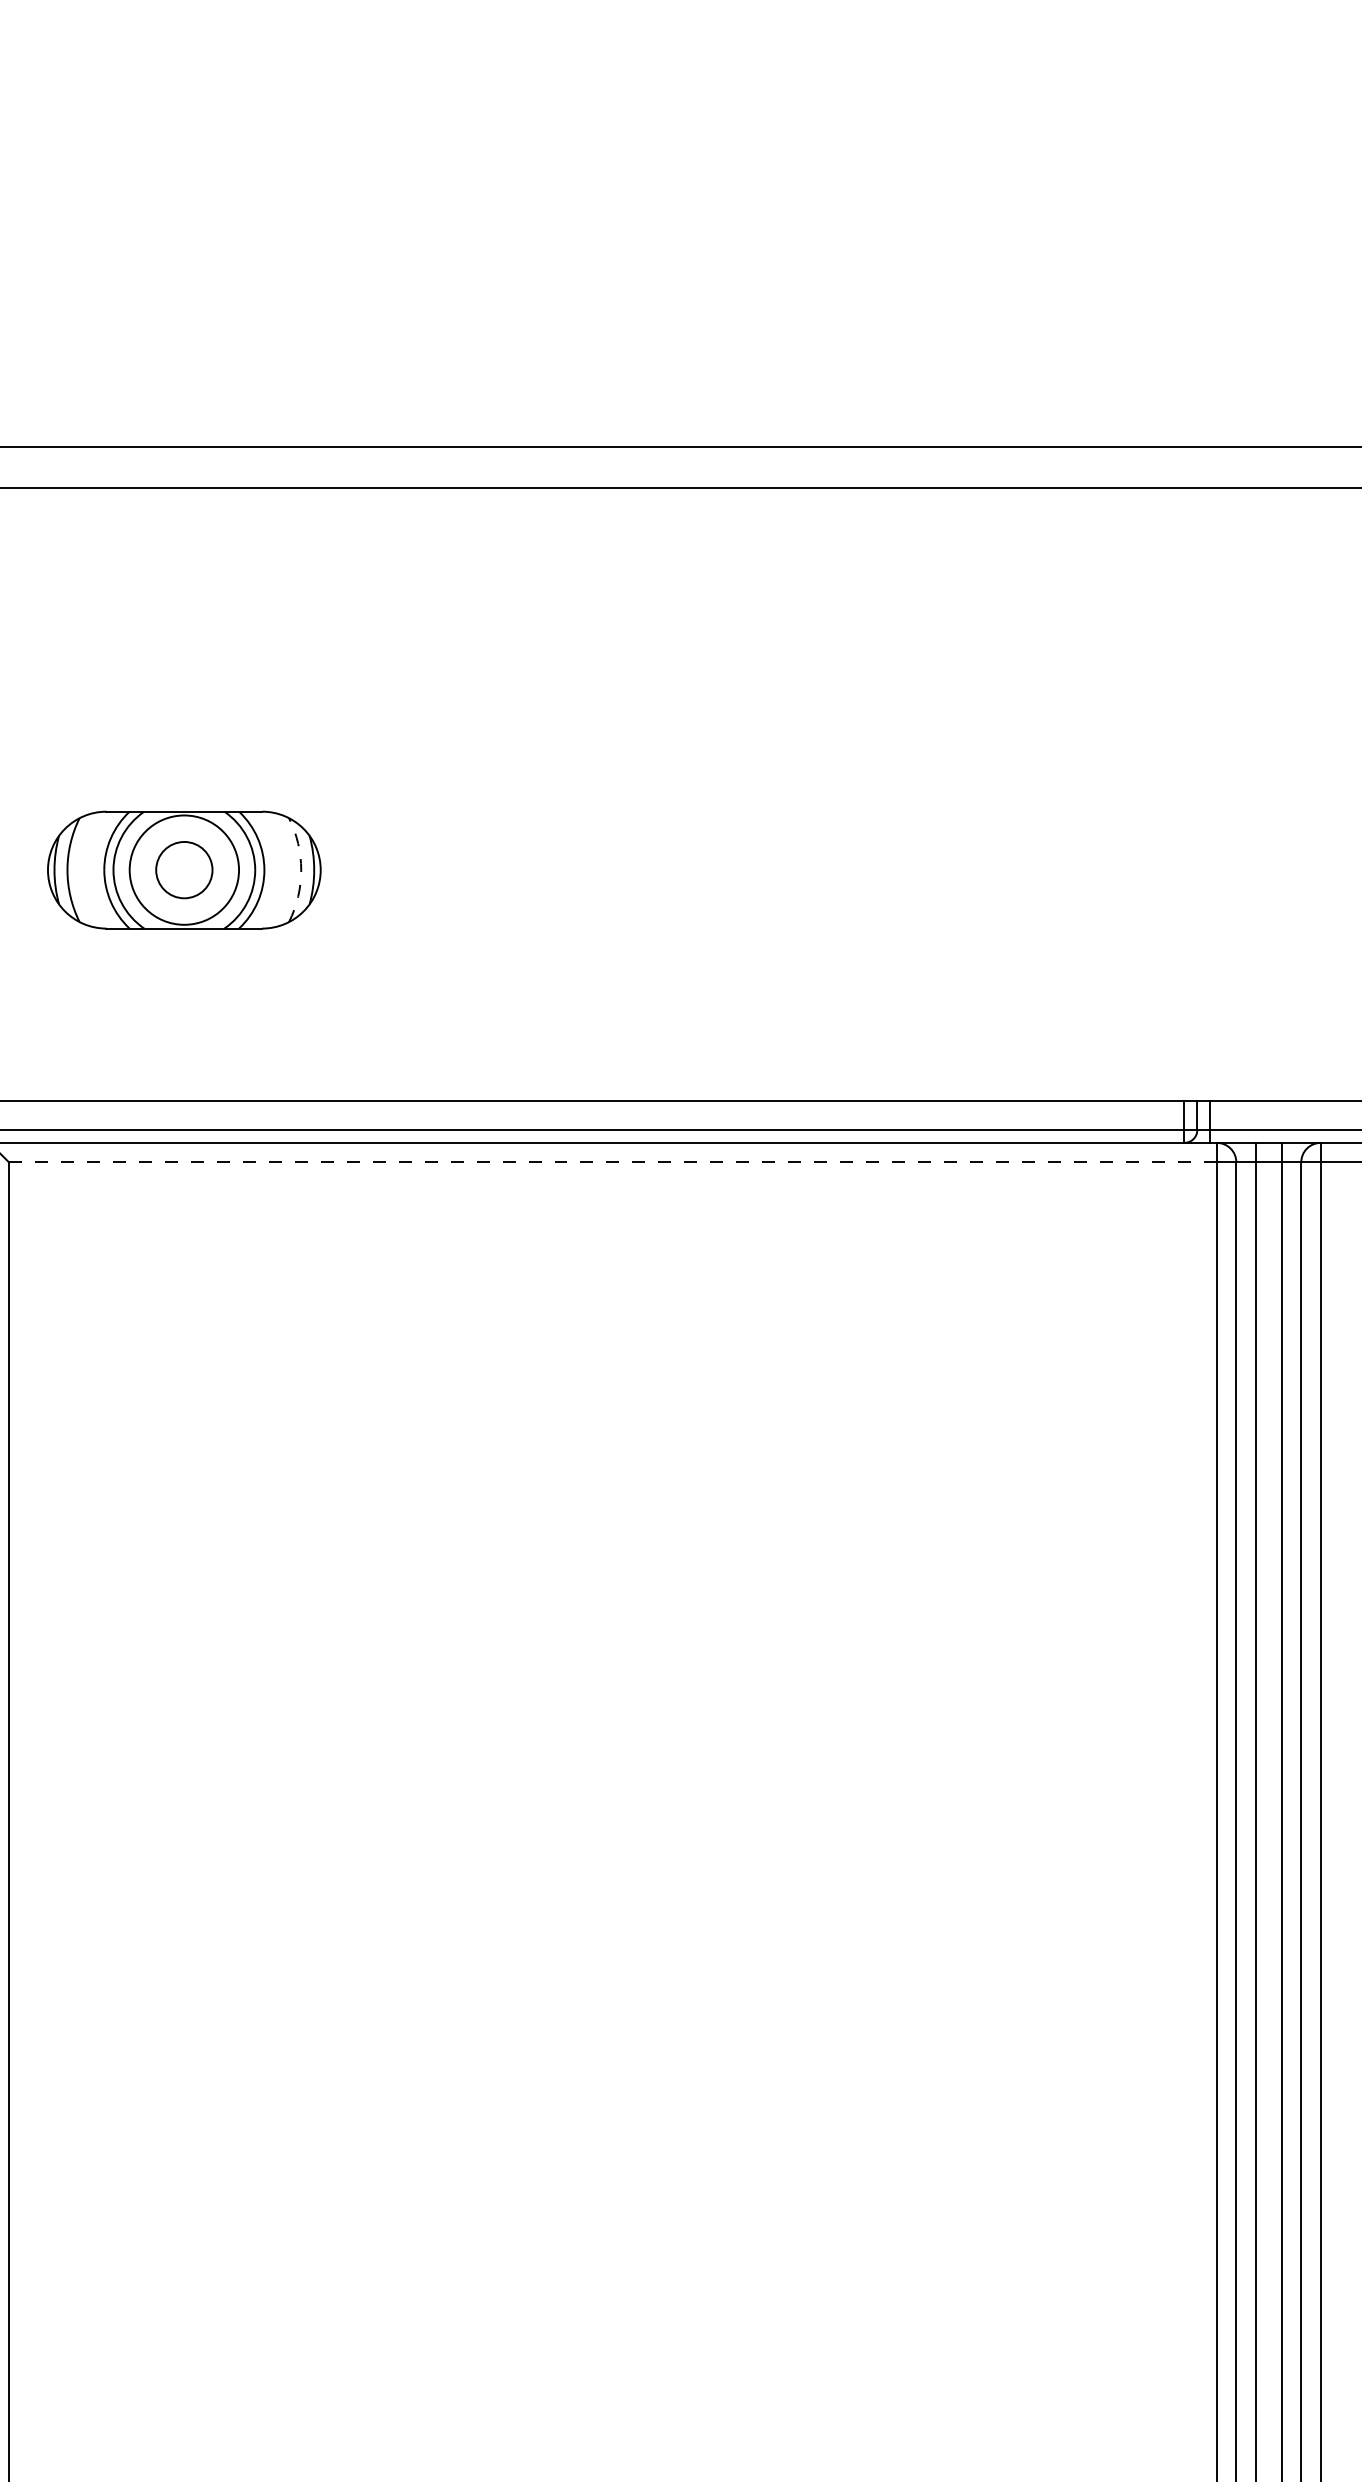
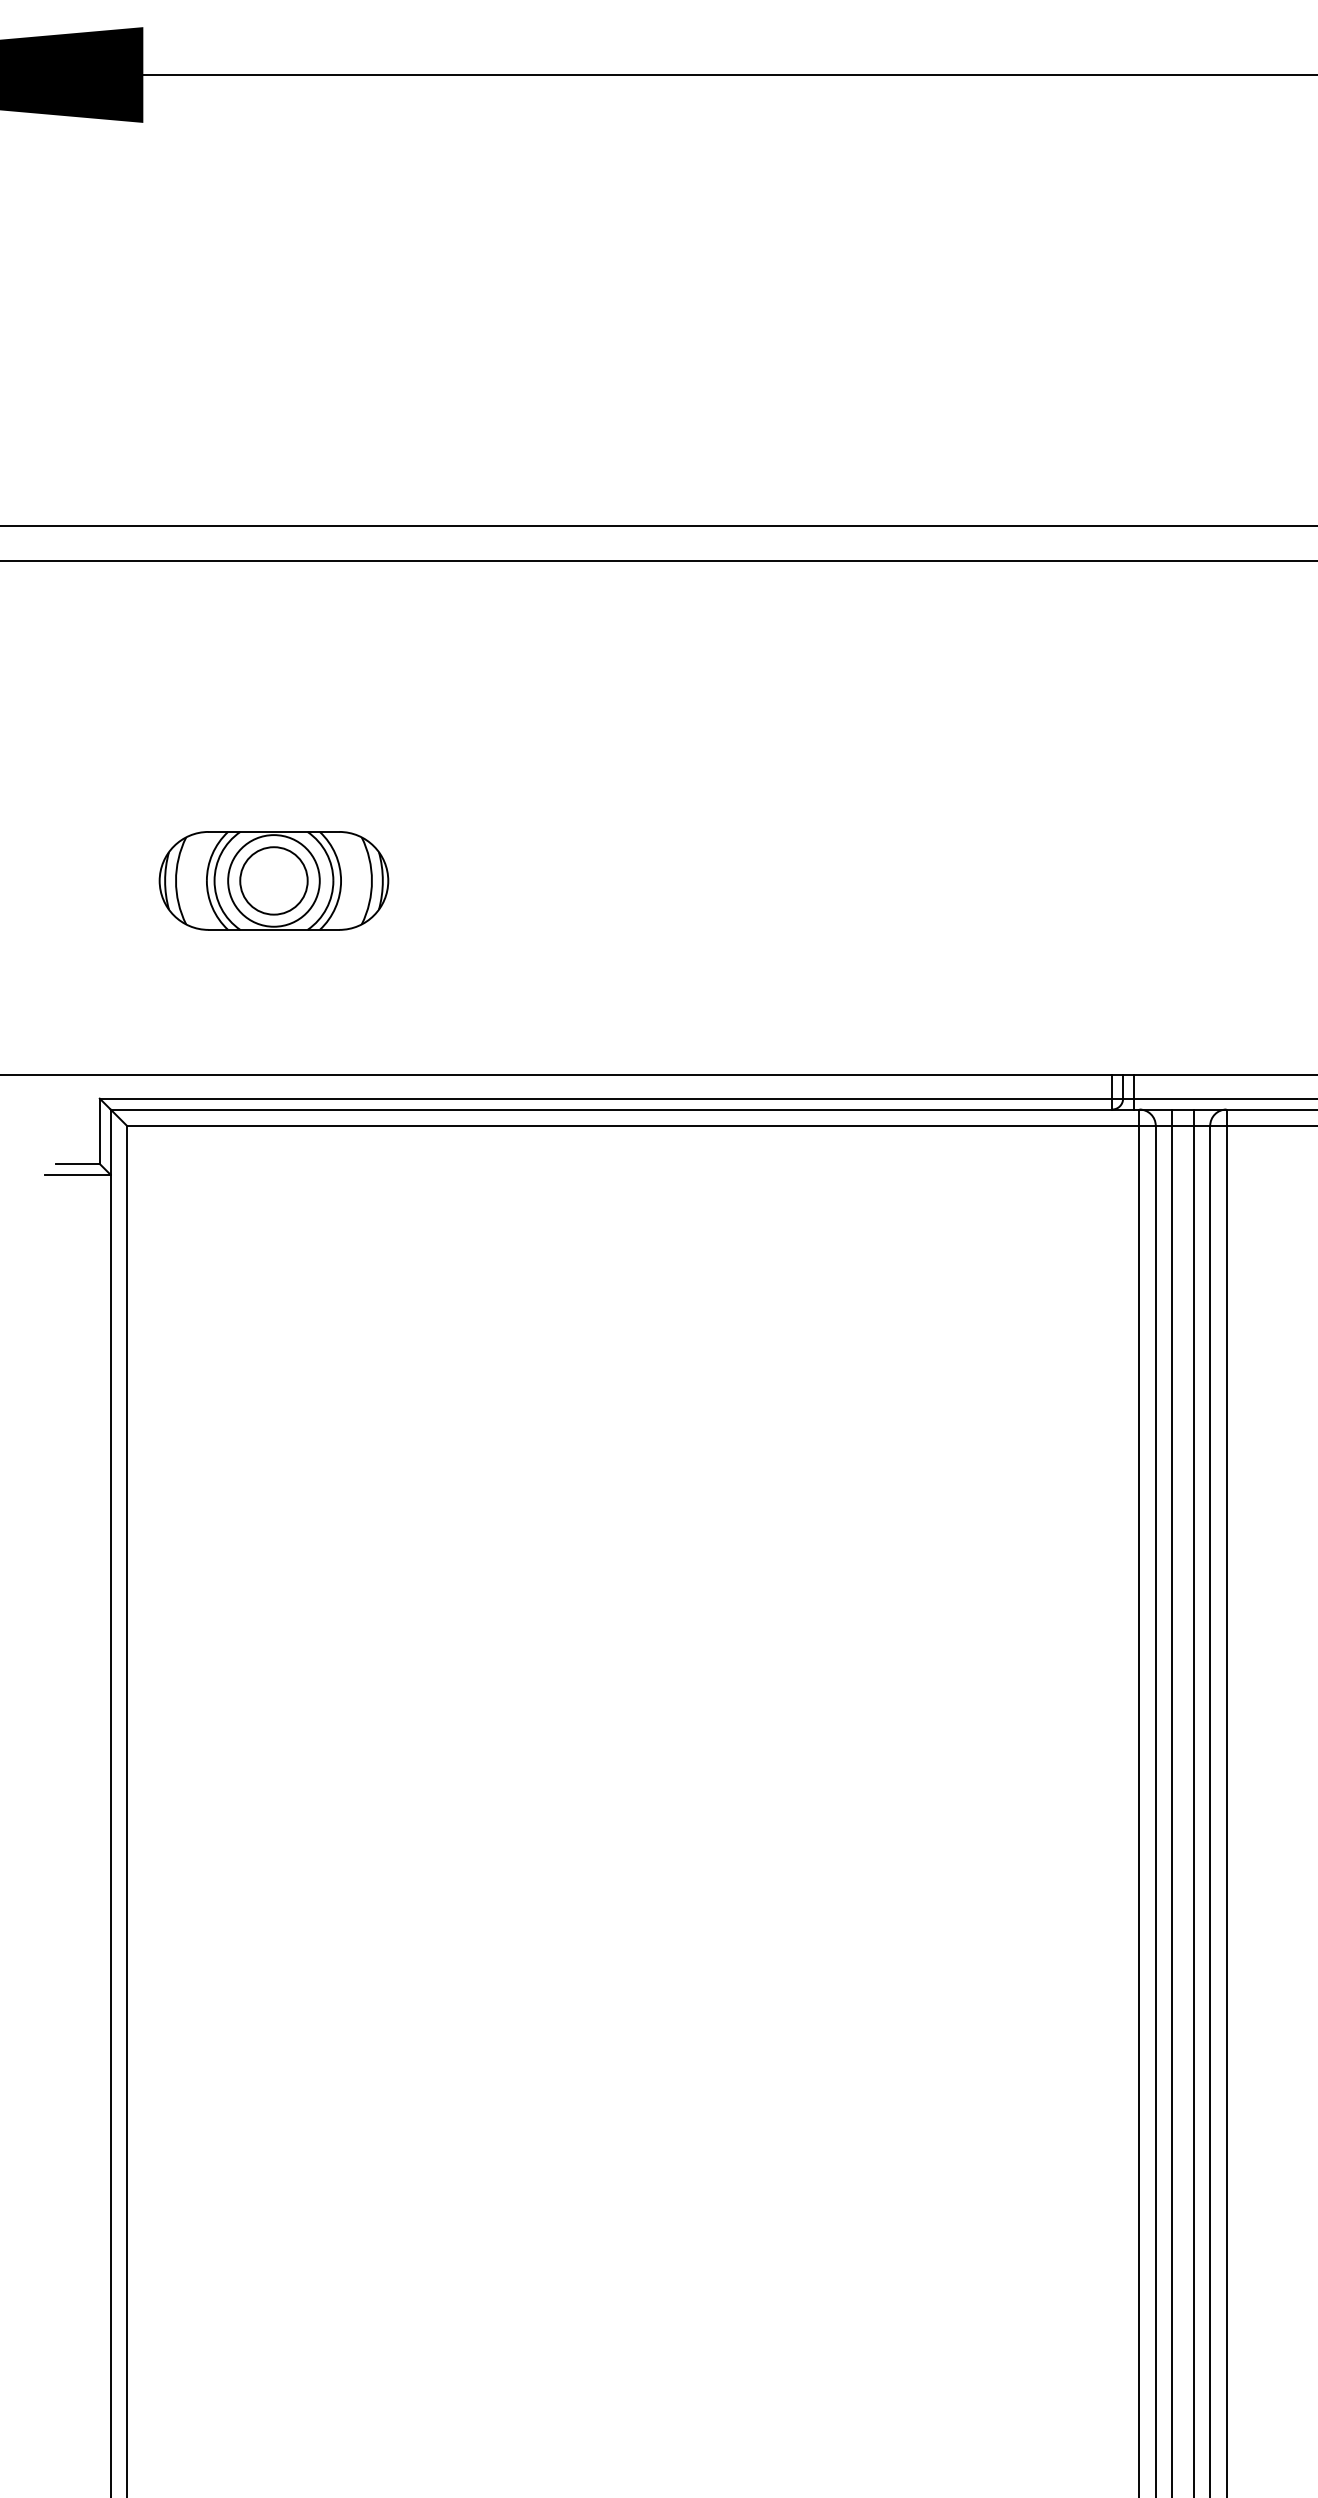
circle: (183, 869) -> (273, 880), size x1.43
arc: (300, 869) -> (371, 880), dashed -> solid
line: (612, 1161) -> (632, 1125), dashed -> solid

